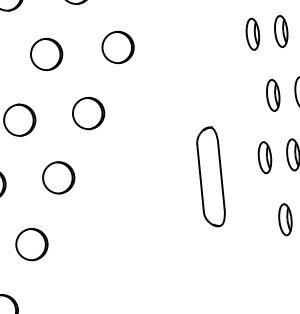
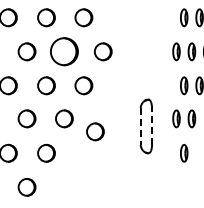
part: (46, 53) -> (64, 51), size x1.6
line: (222, 176) -> (152, 126), solid -> dashed
line: (200, 180) -> (140, 127), solid -> dashed
part: (118, 195) -> (95, 131), added

